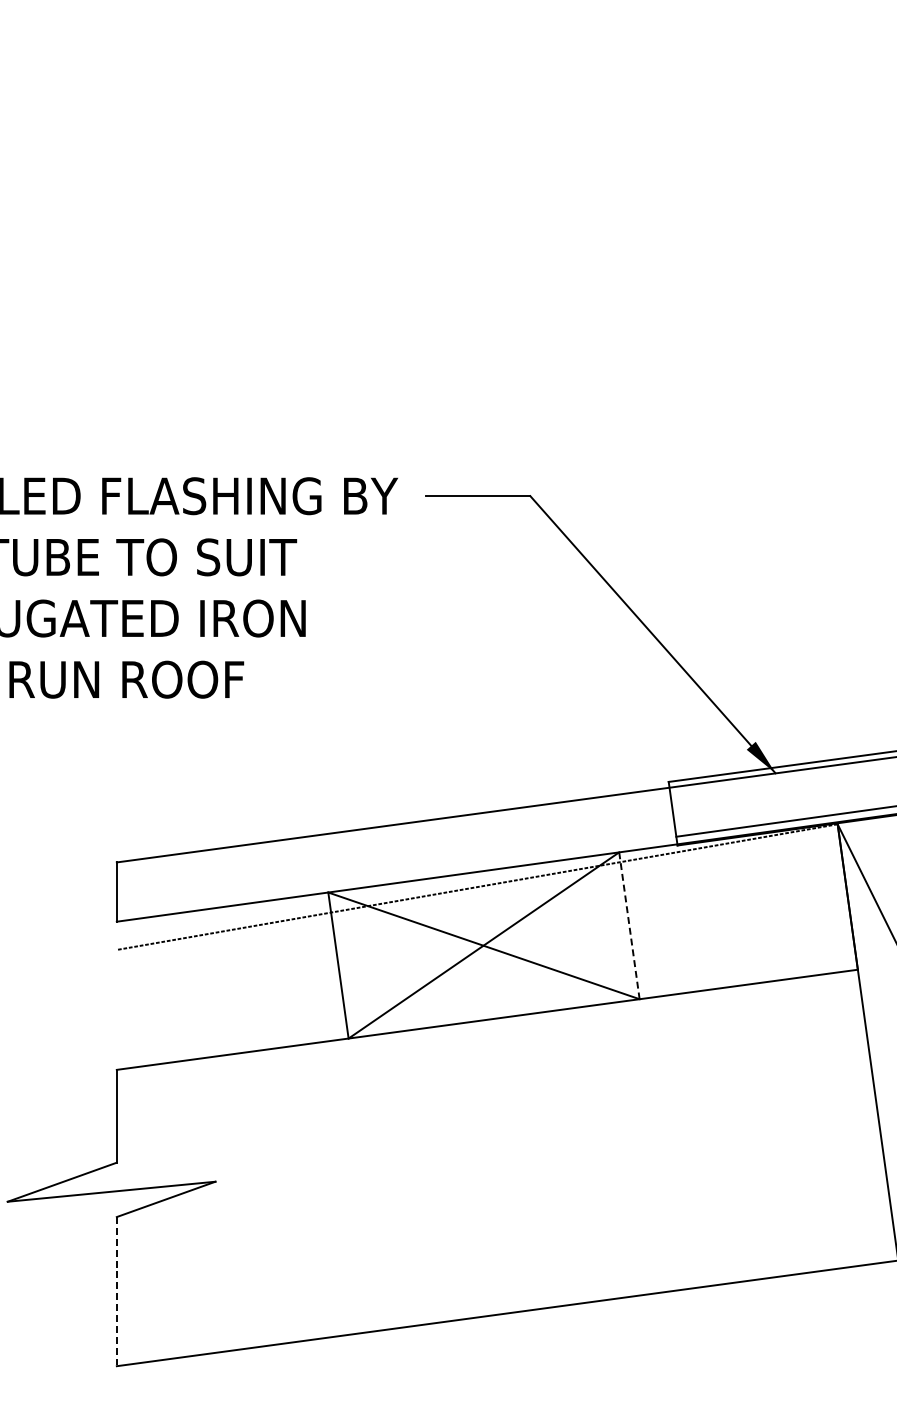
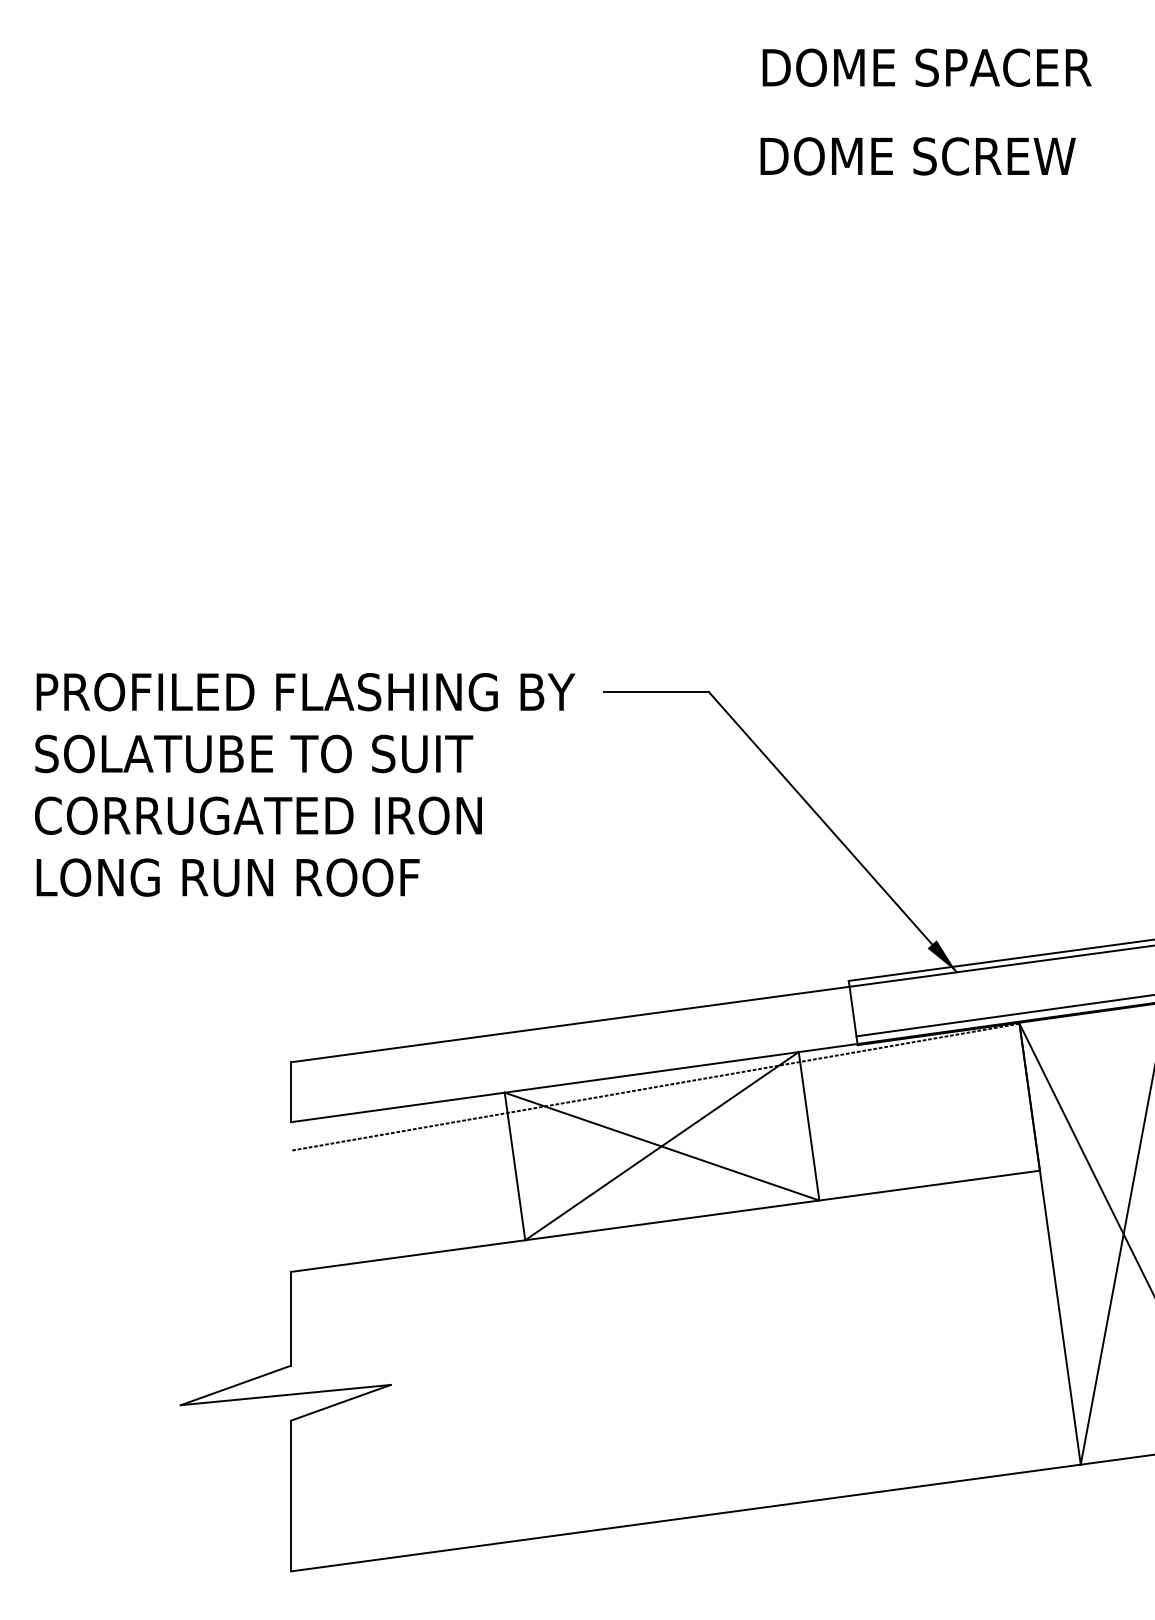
line: (629, 925) -> (809, 1126), dashed -> solid
line: (117, 1292) -> (291, 1496), dashed -> solid

